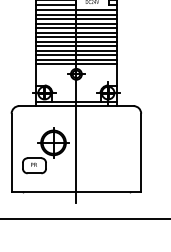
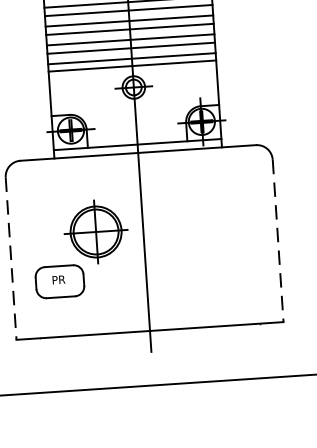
line: (11, 153) -> (10, 259), solid -> dashed
line: (141, 153) -> (278, 241), solid -> dashed

